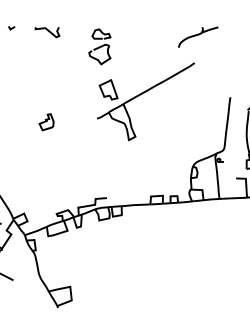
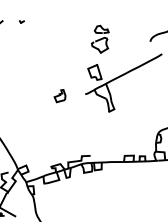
curve: (47, 31) -> (49, 25), removed
part: (99, 46) -> (99, 39), moved
part: (46, 122) -> (60, 96), moved

